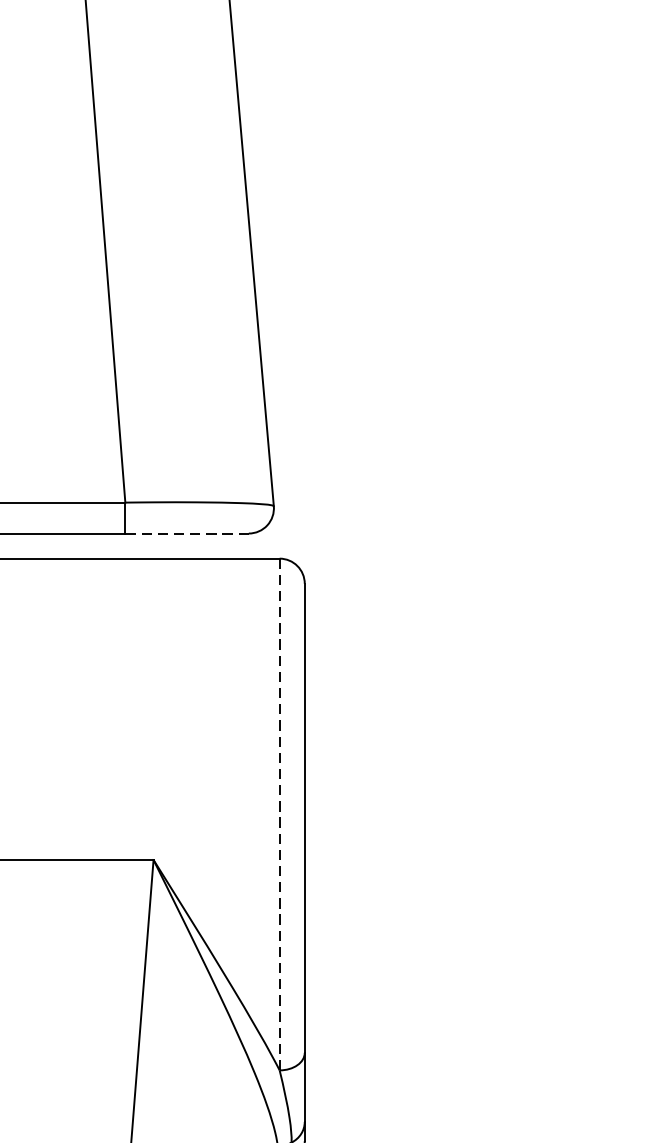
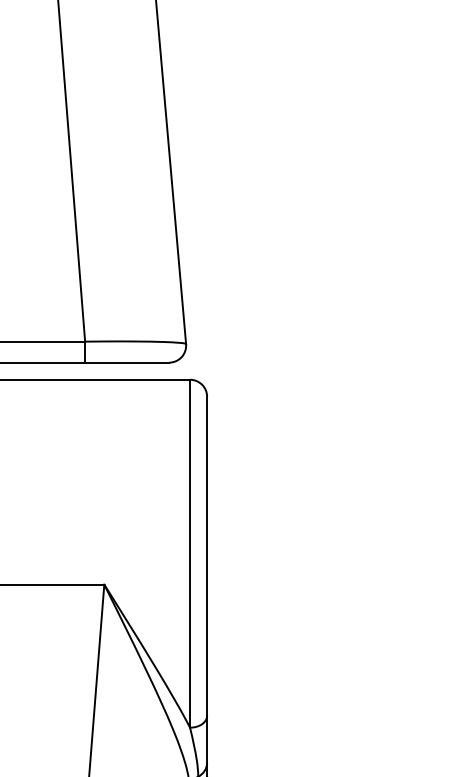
line: (187, 533) -> (127, 362), dashed -> solid
line: (280, 814) -> (190, 553), dashed -> solid

